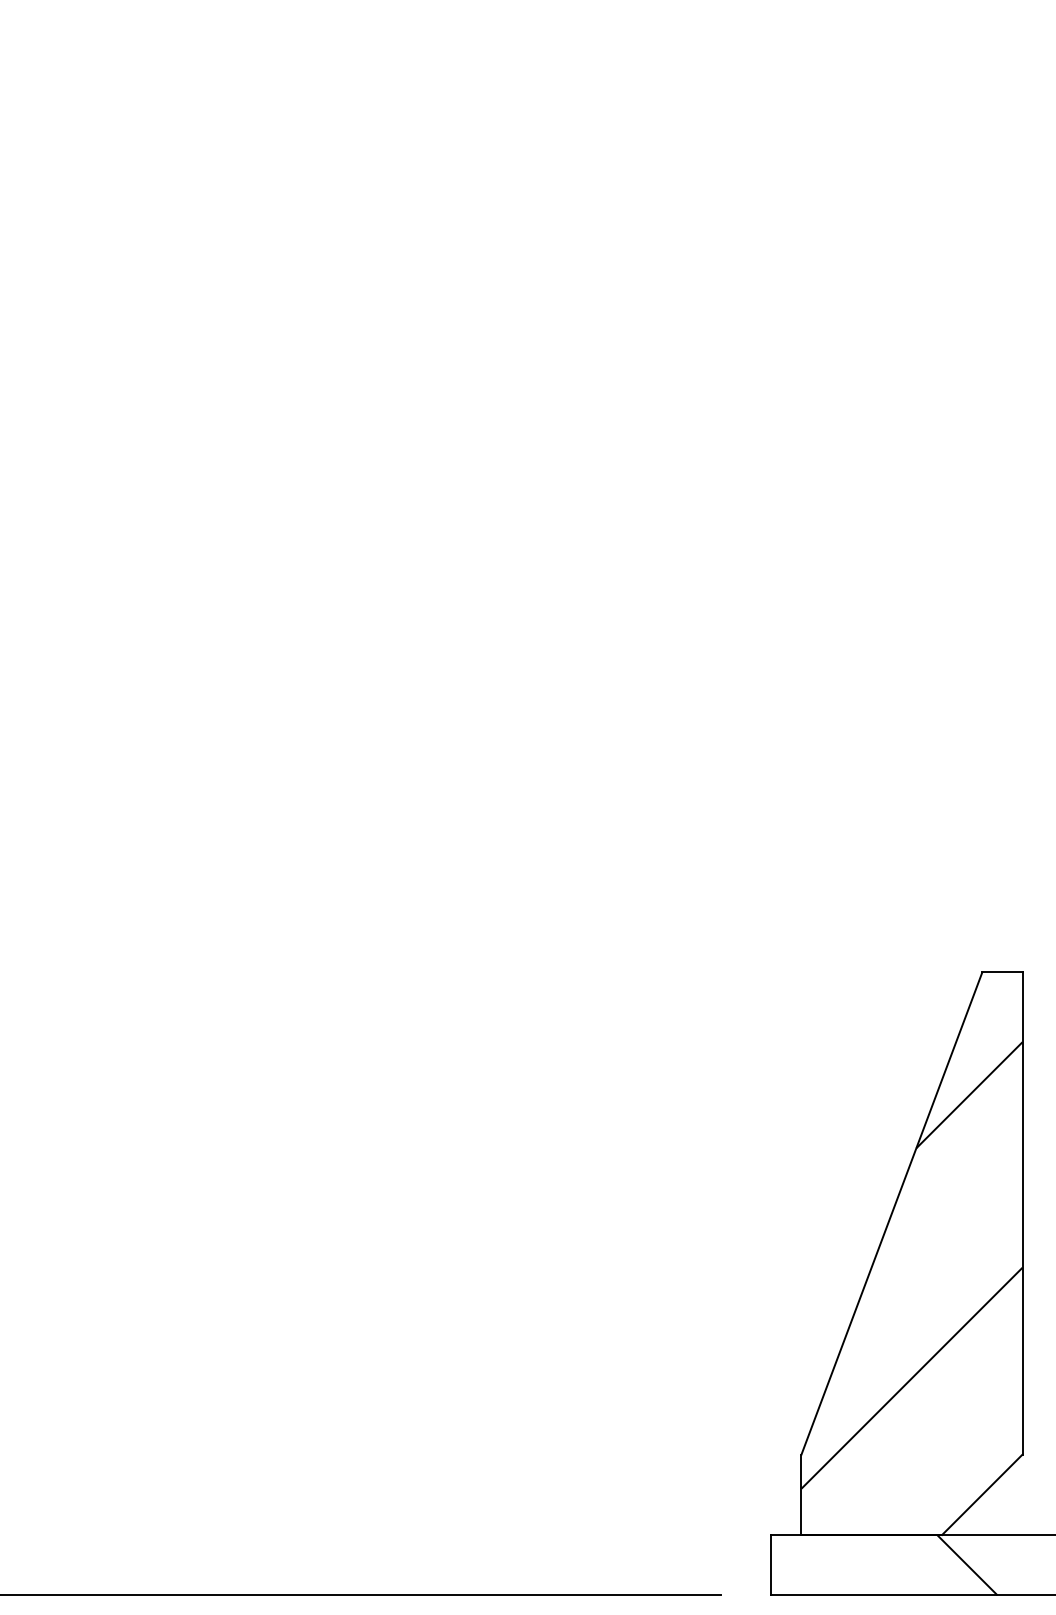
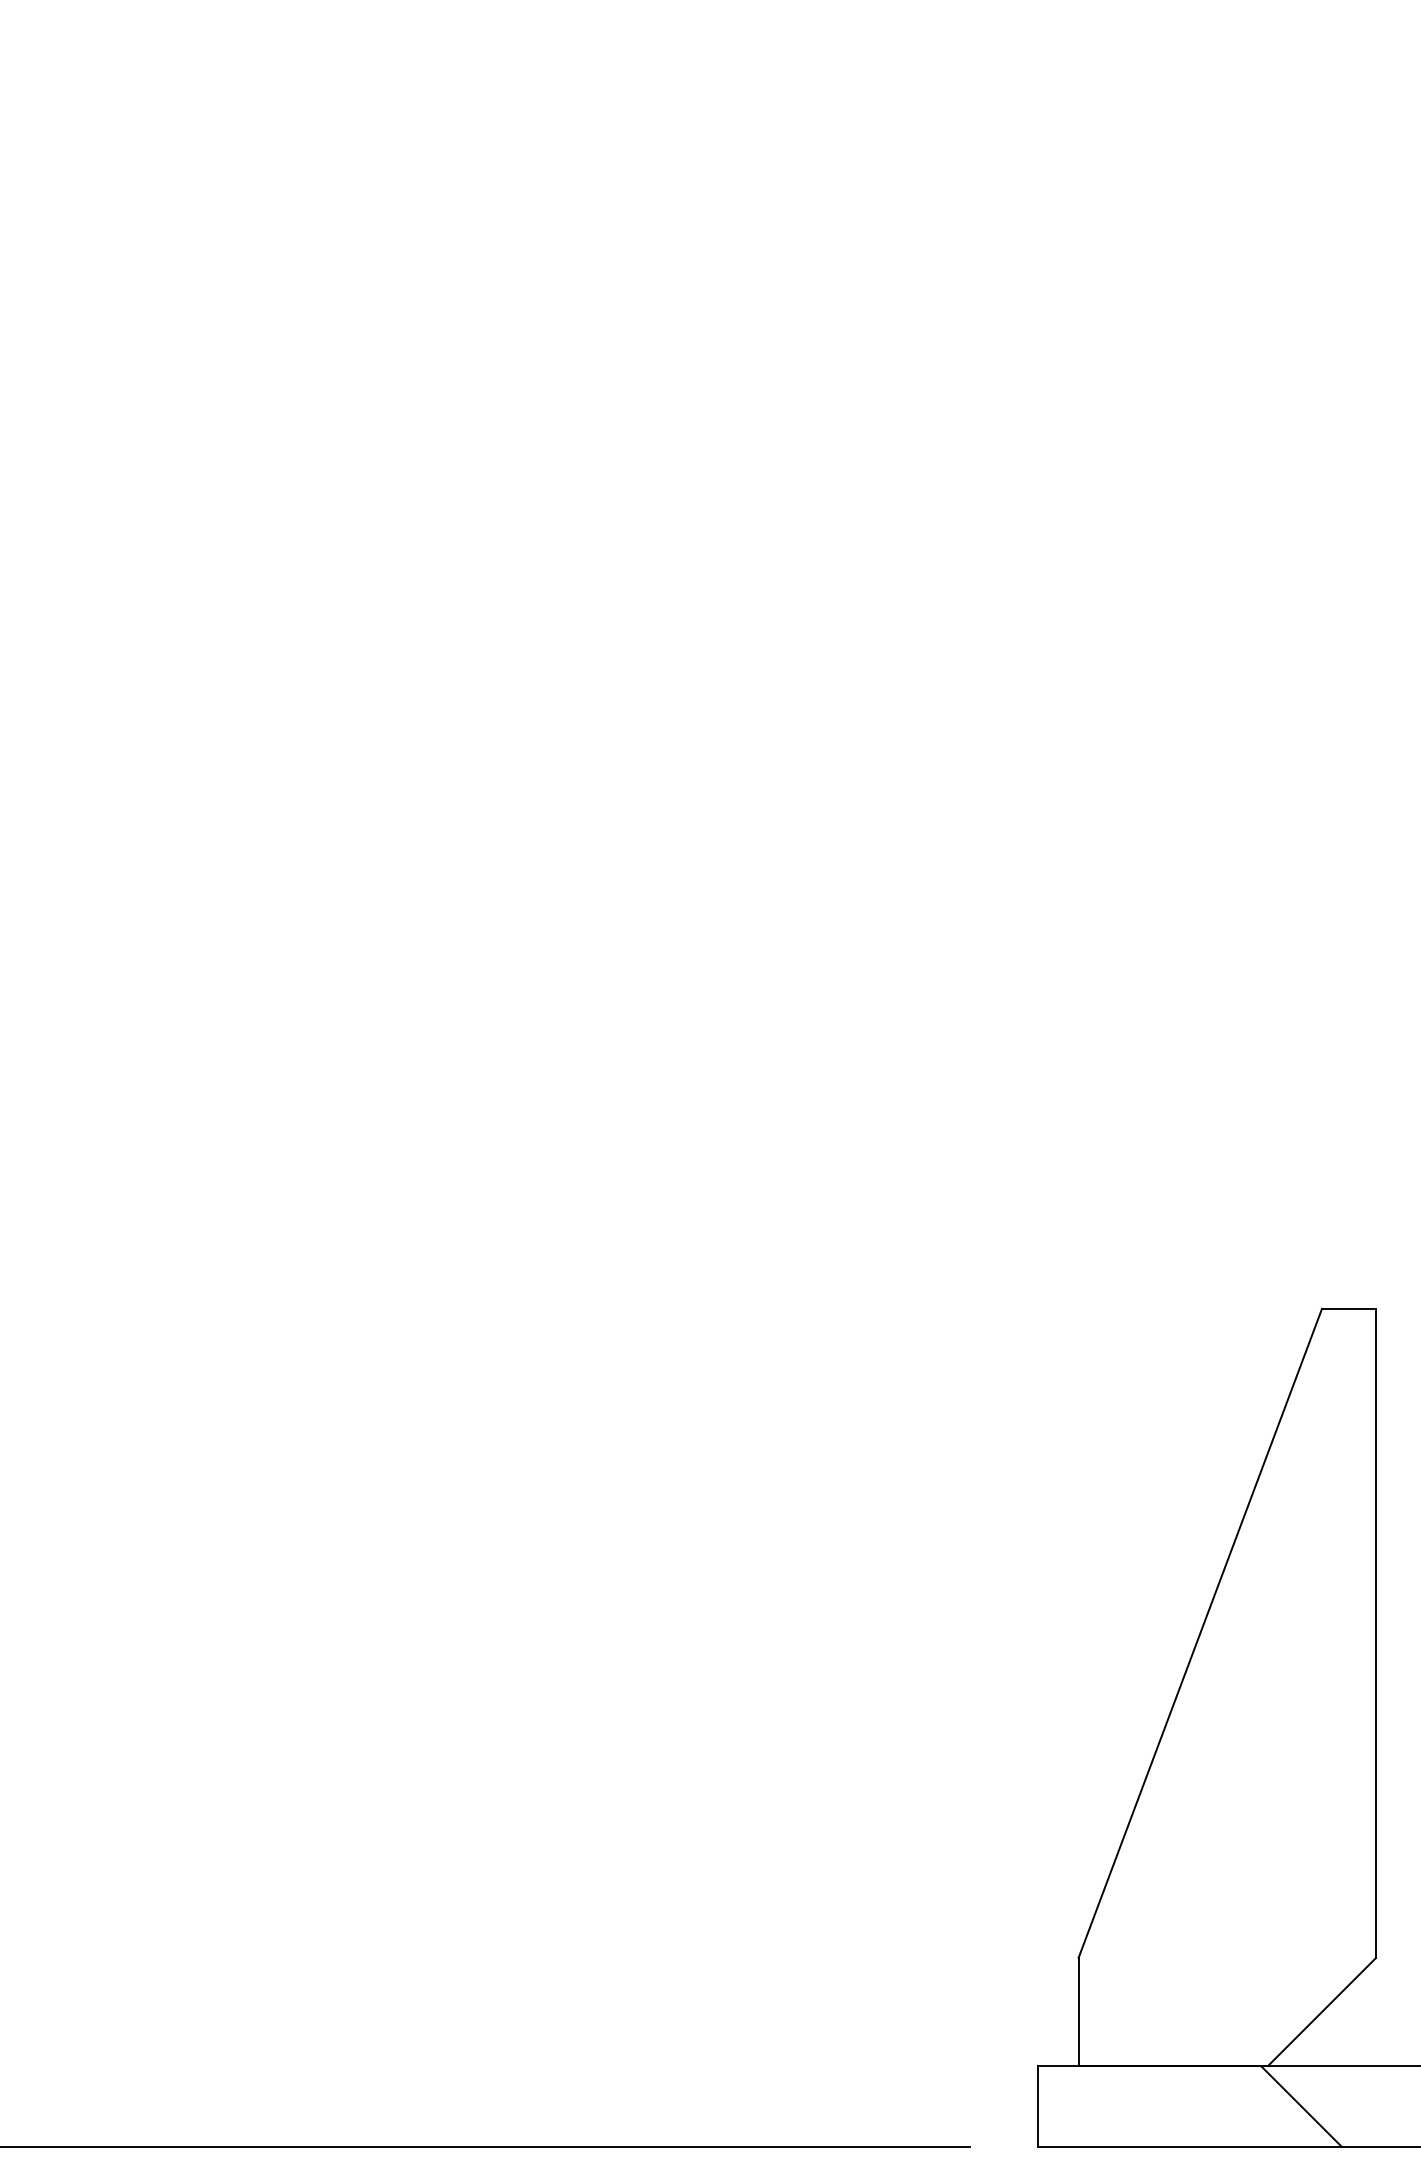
hatch: (911, 1265) -> (1226, 1703), removed

